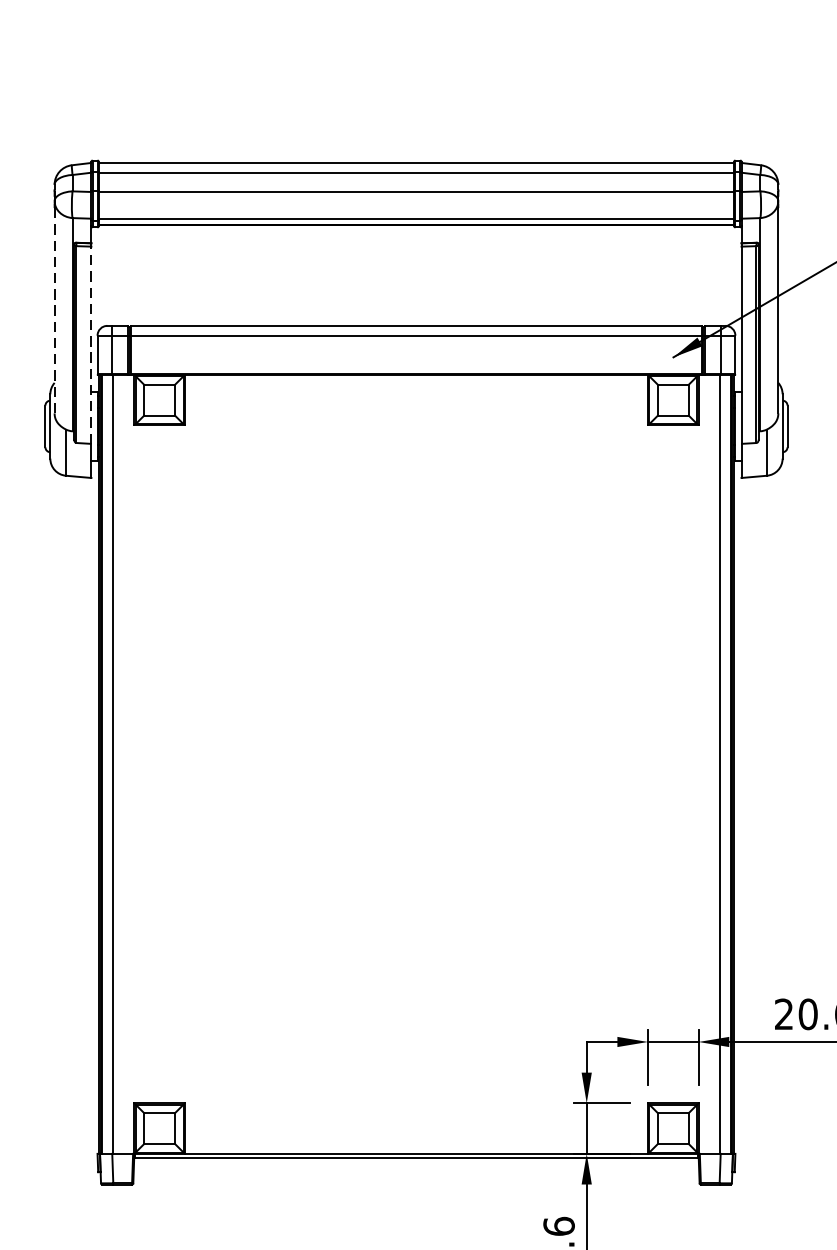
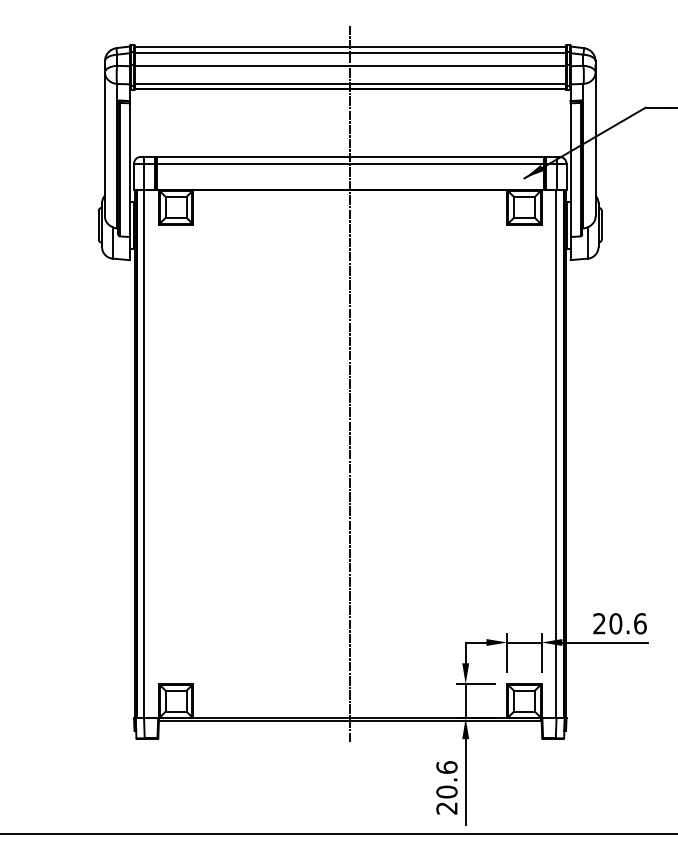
line: (53, 310) -> (104, 146), dashed -> solid
line: (90, 345) -> (129, 170), dashed -> solid
line: (416, 659) -> (350, 383), added

